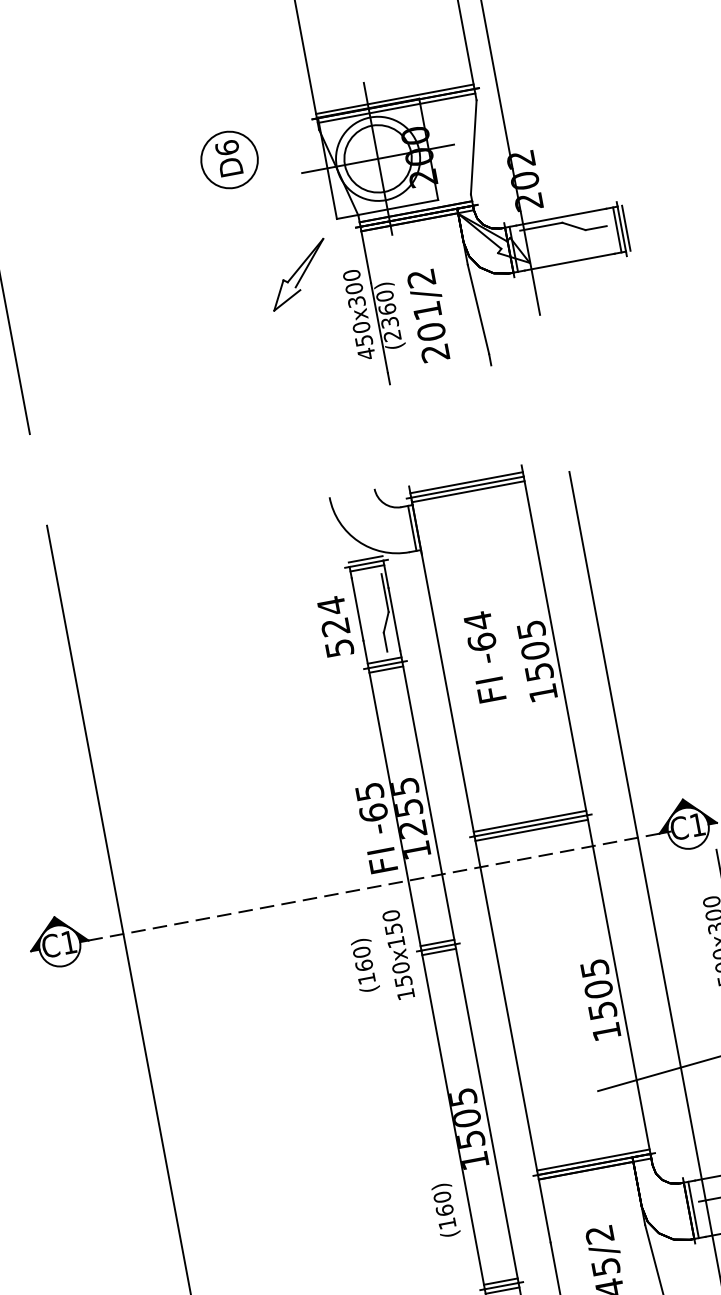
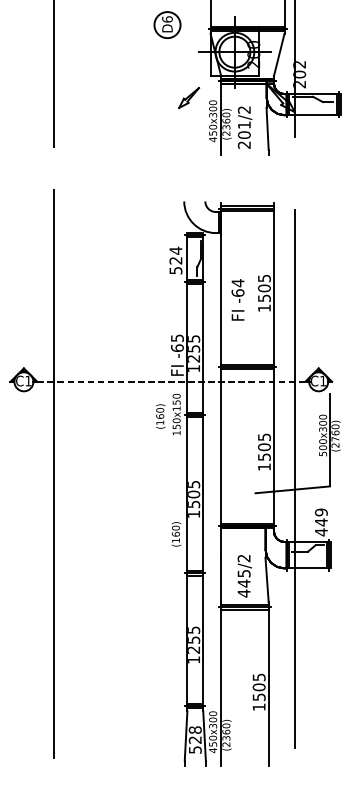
part: (229, 158) -> (167, 24), moved
part: (297, 273) -> (188, 97), size x0.7
text: (483, 656) -> (237, 299), moved

